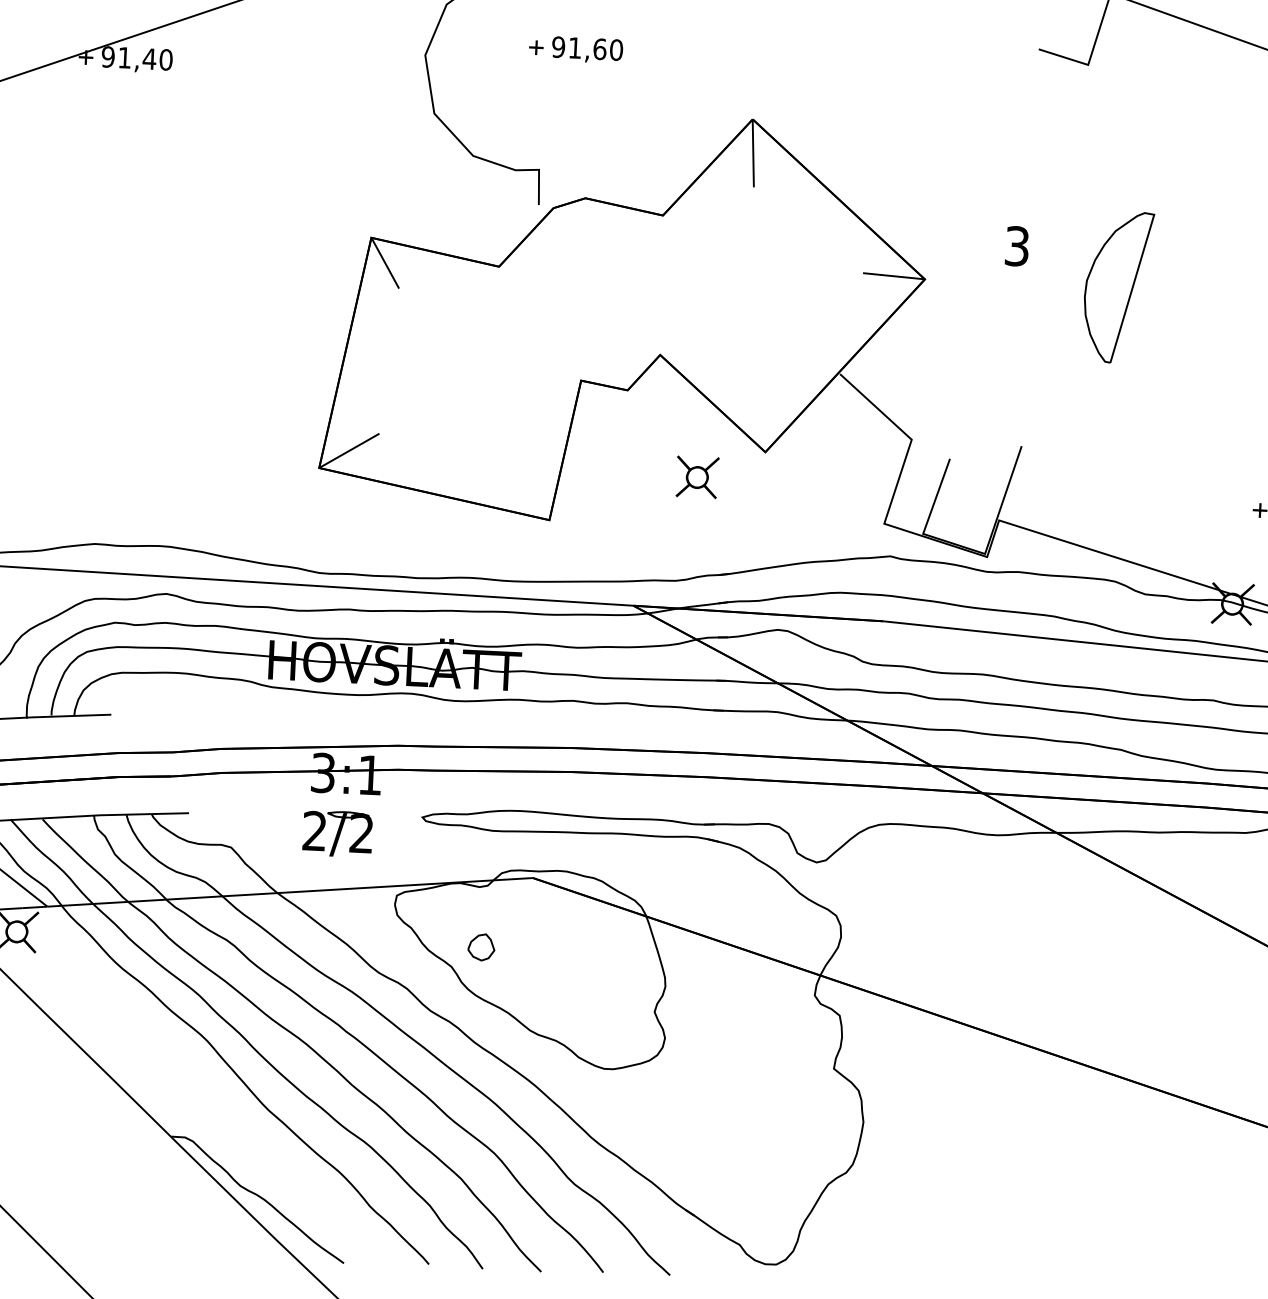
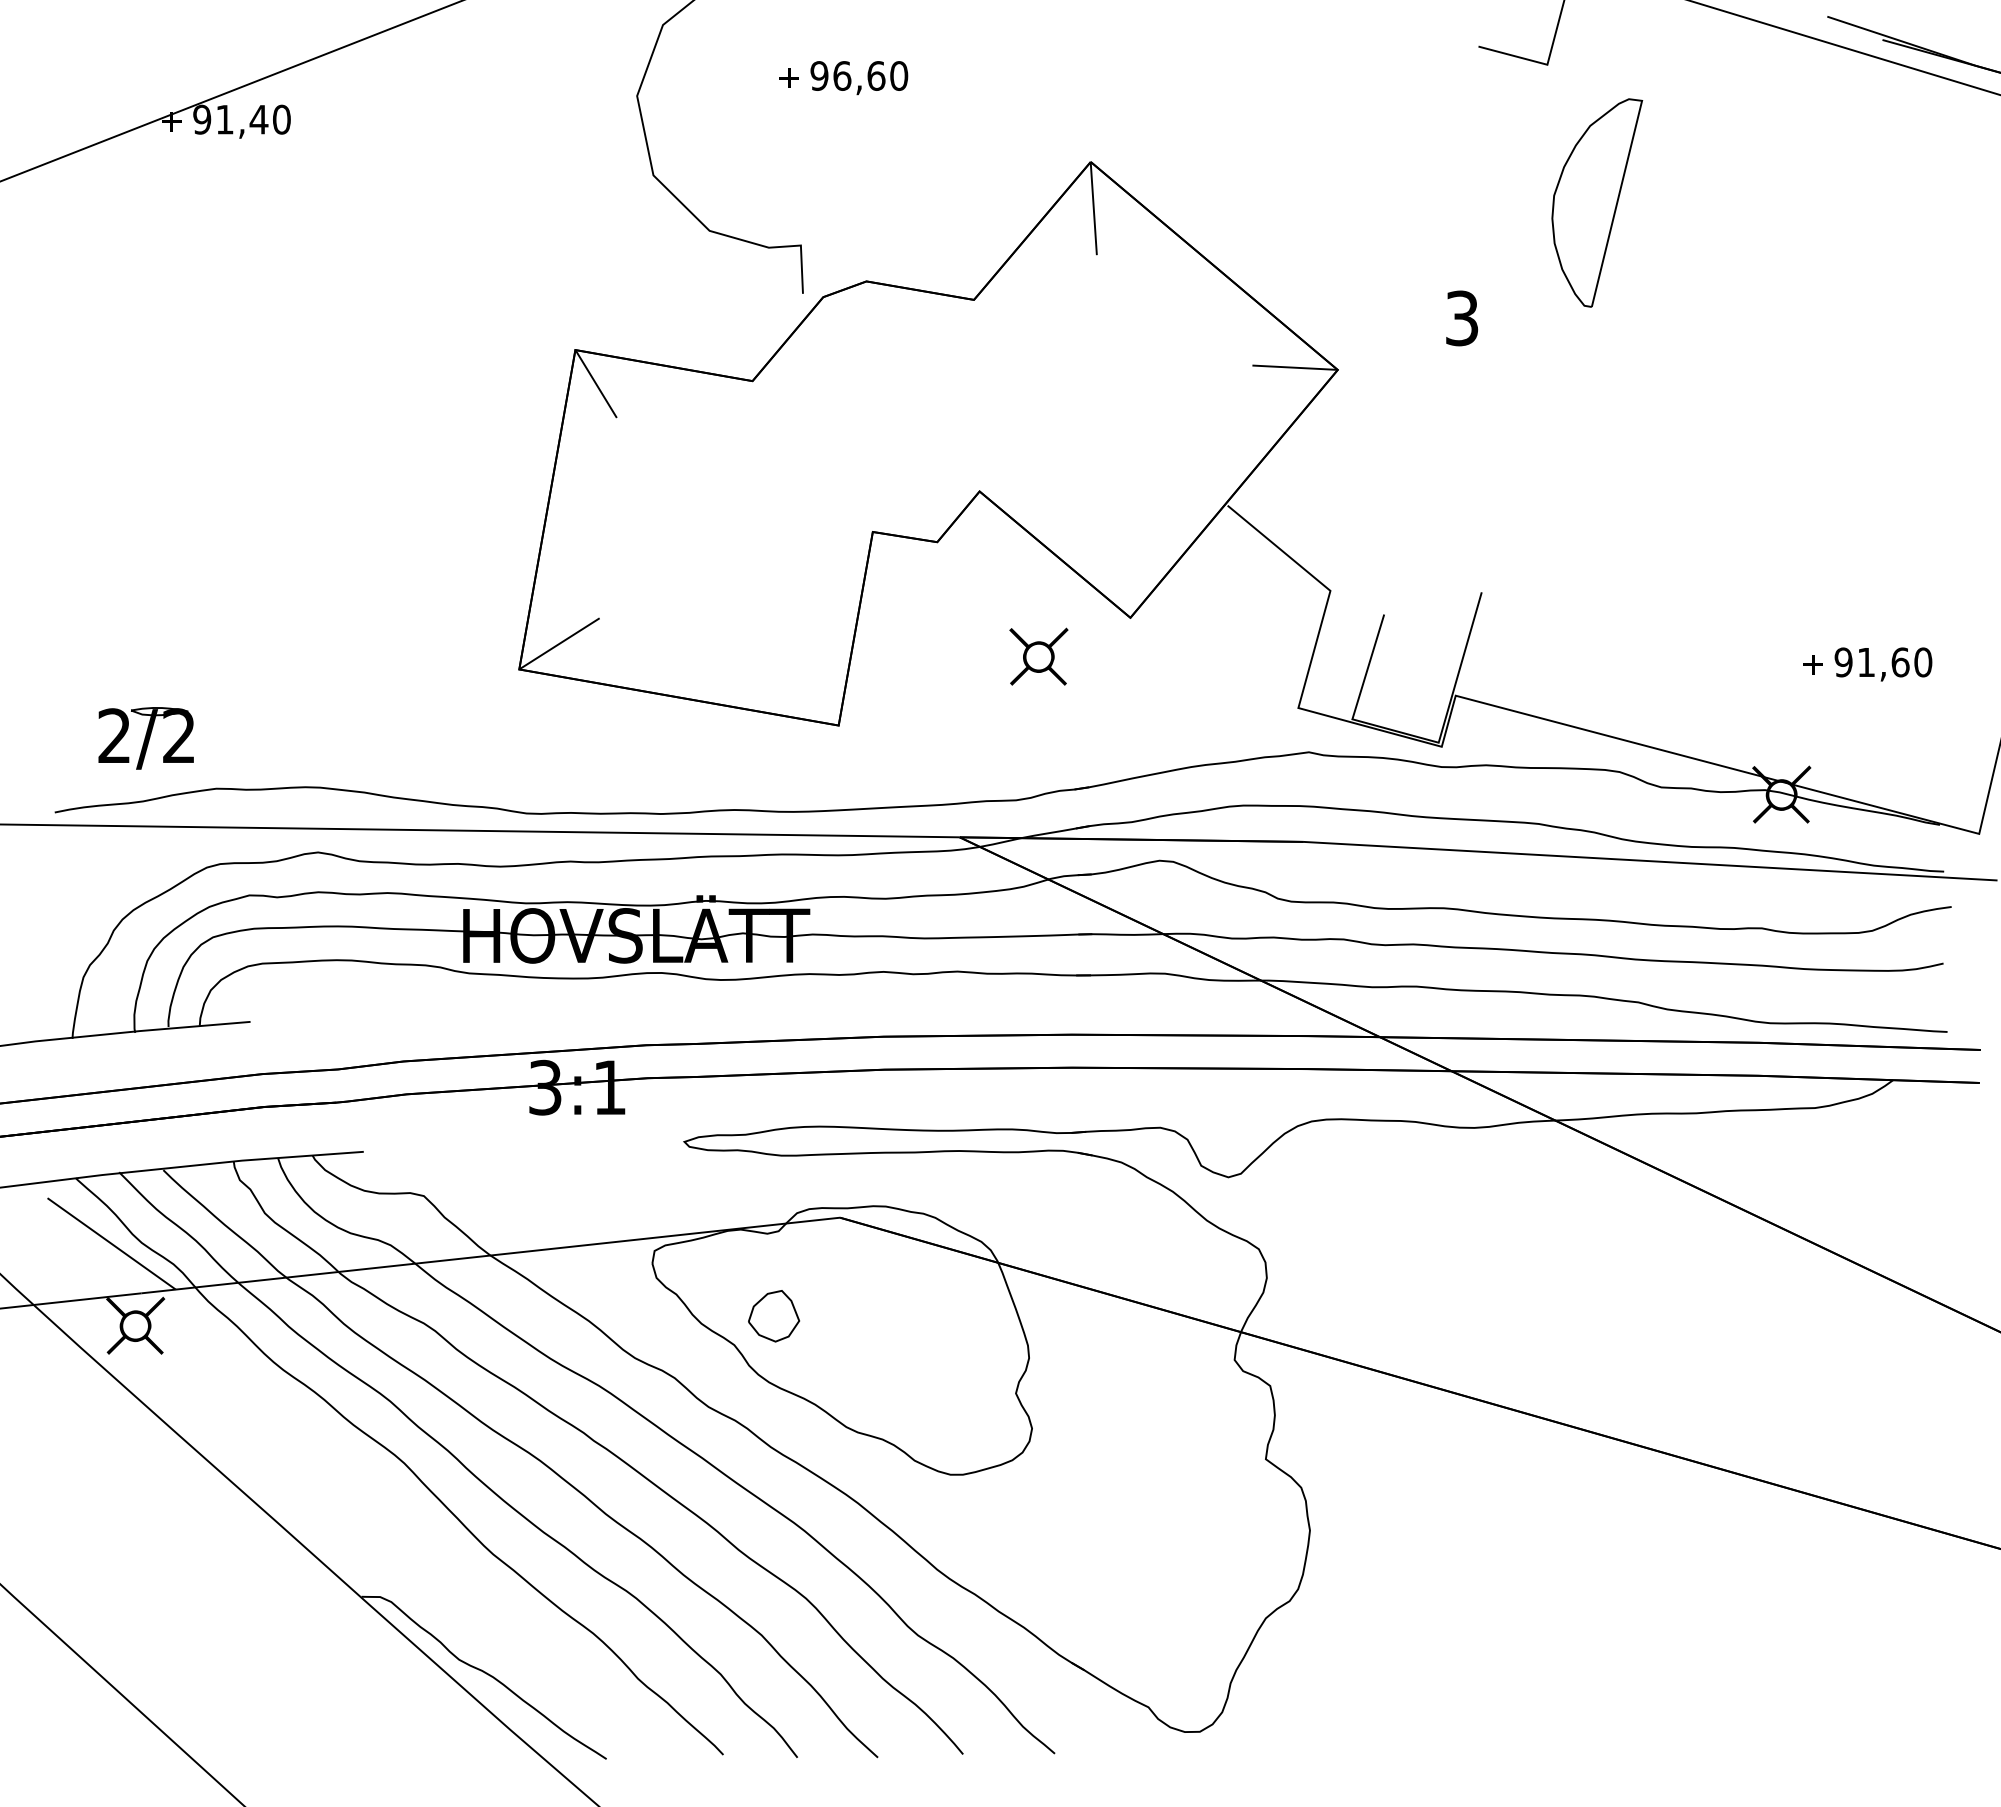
text: (575, 47) -> (842, 75), 91,60 -> 96,60
part: (1118, 287) -> (1597, 202), moved
part: (337, 834) -> (145, 738), moved
part: (481, 947) -> (773, 1316), size x1.4

